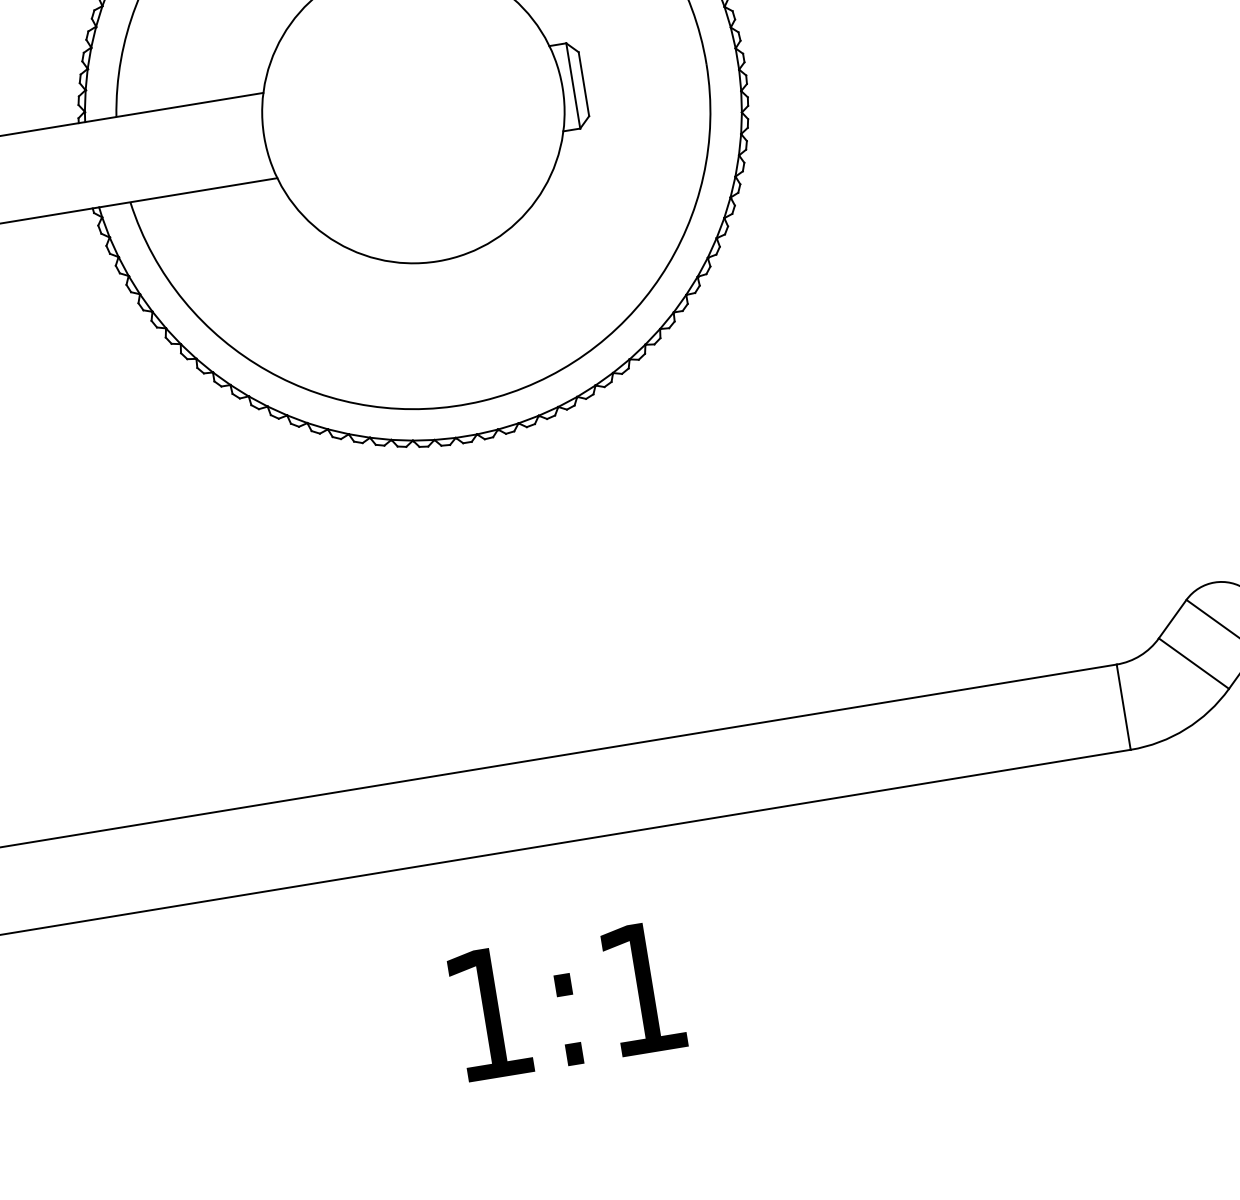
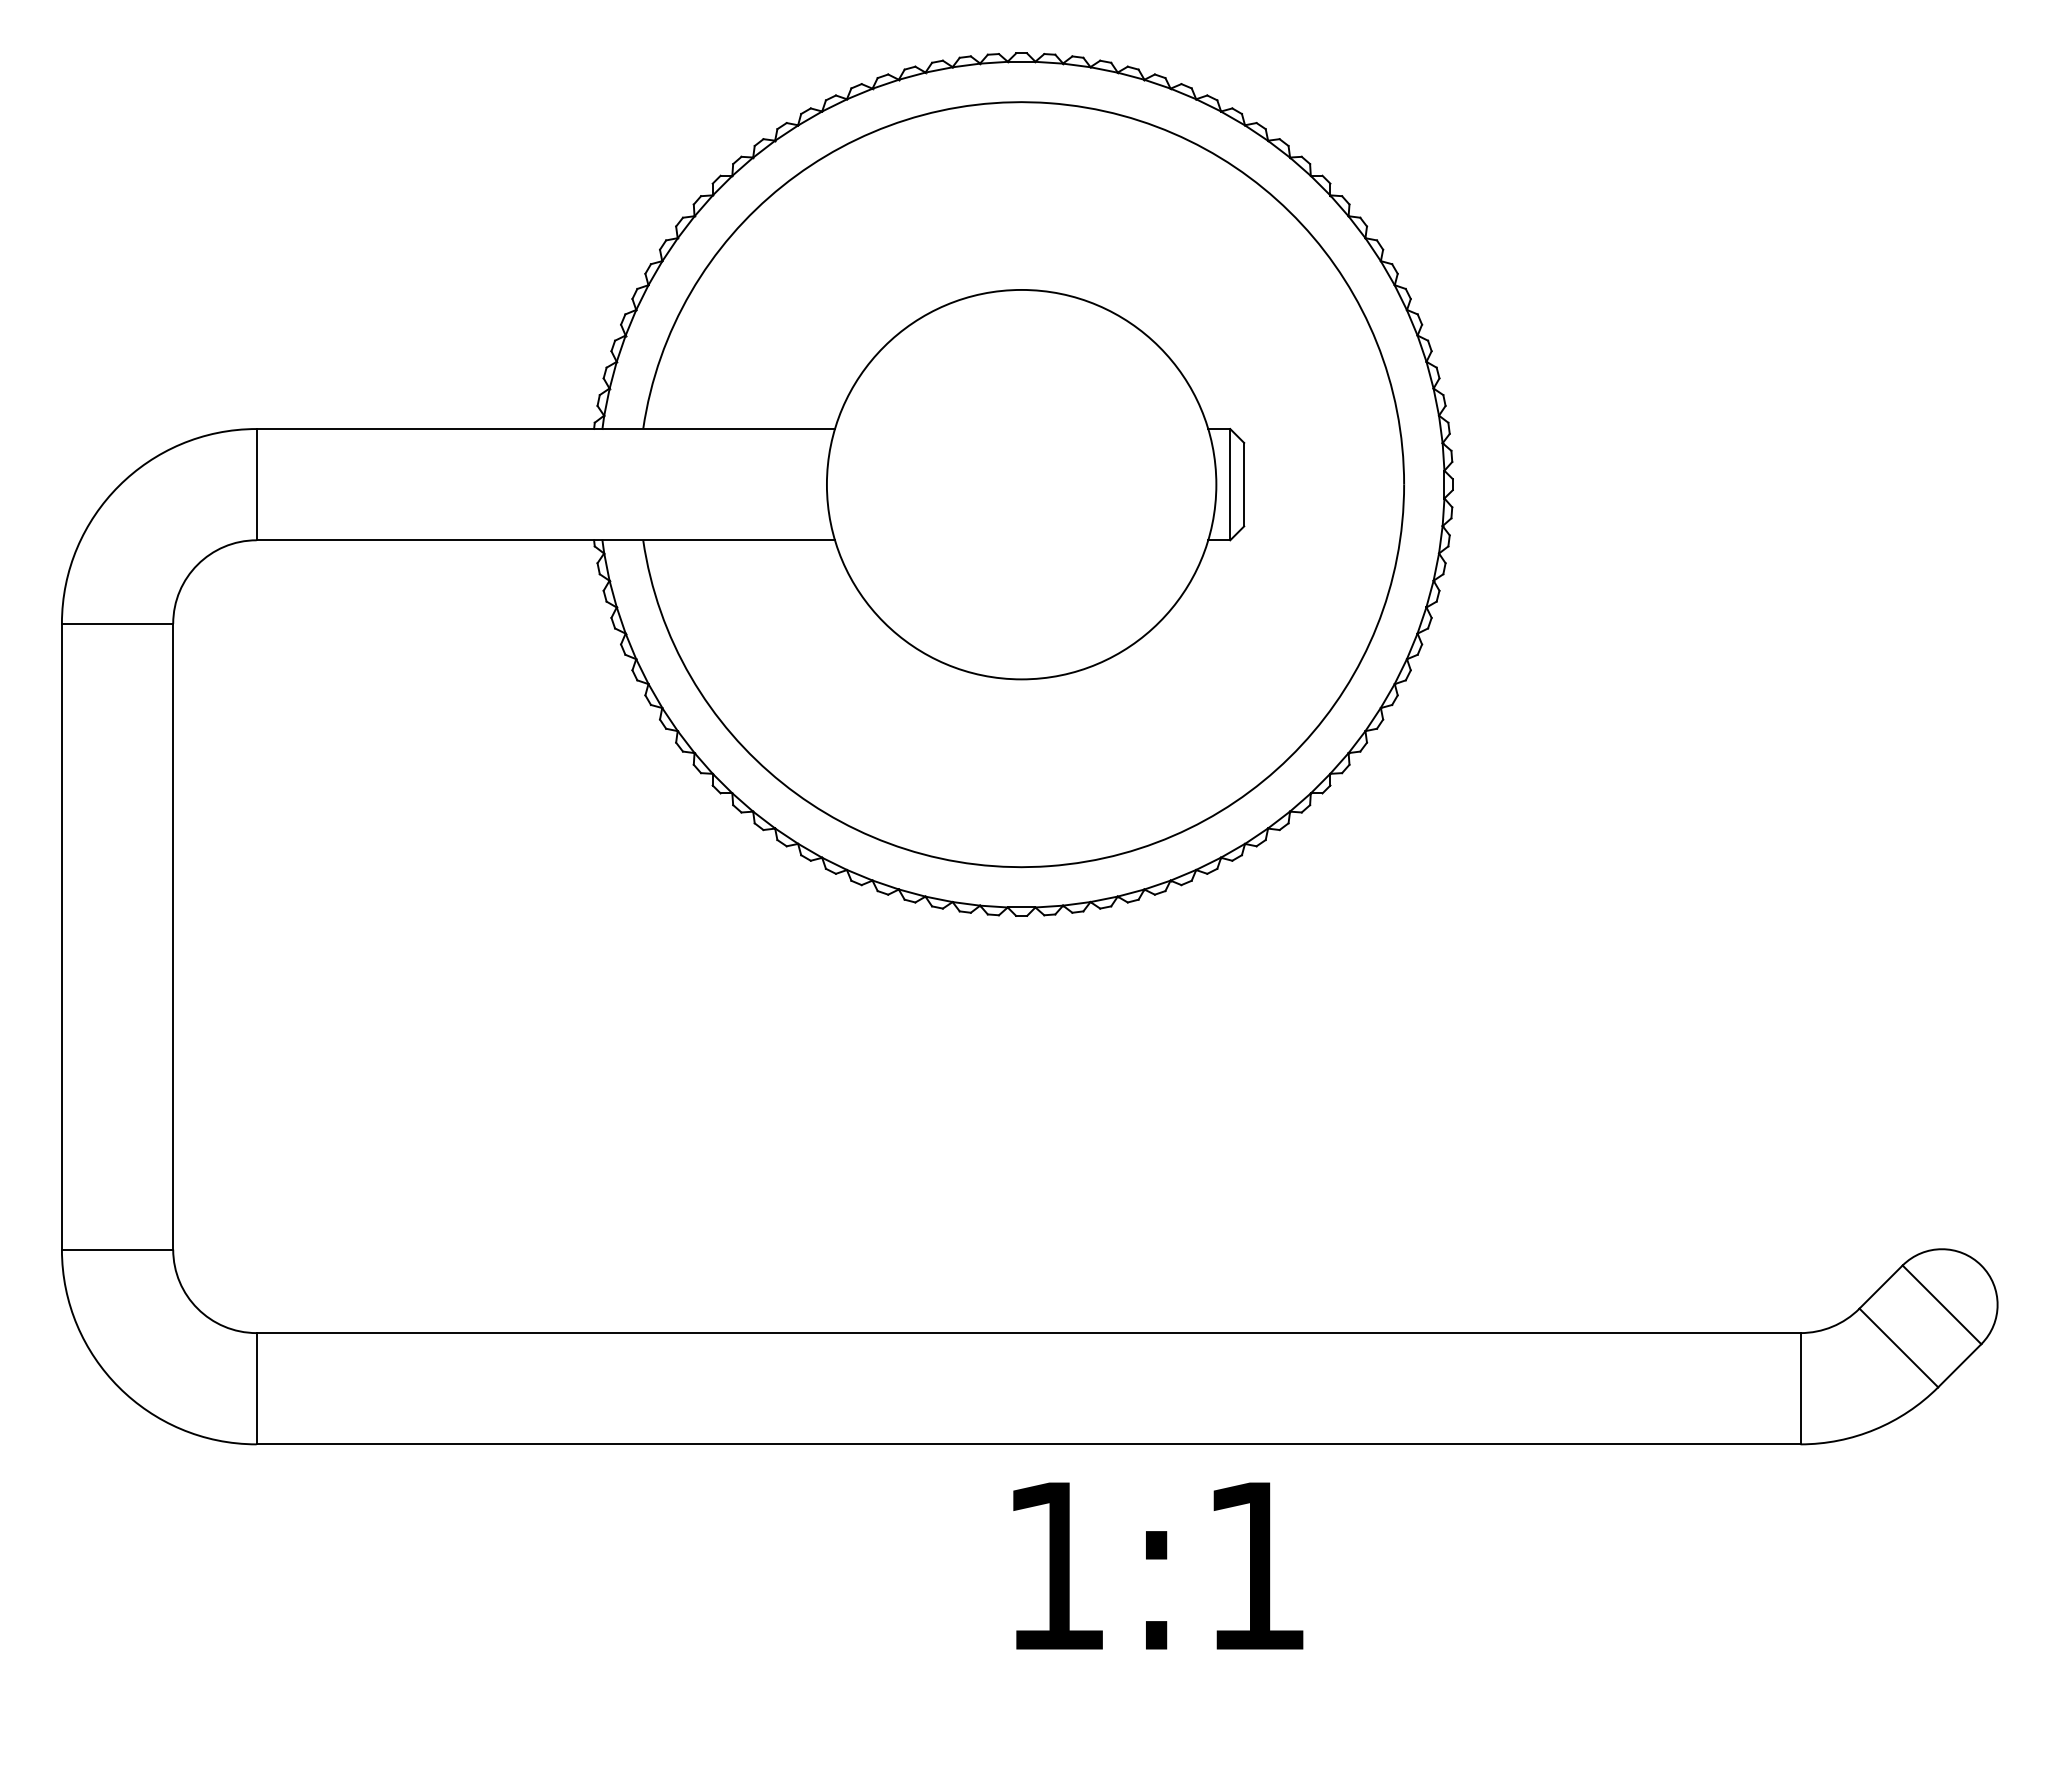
text: (567, 1000) -> (1158, 1565), moved

